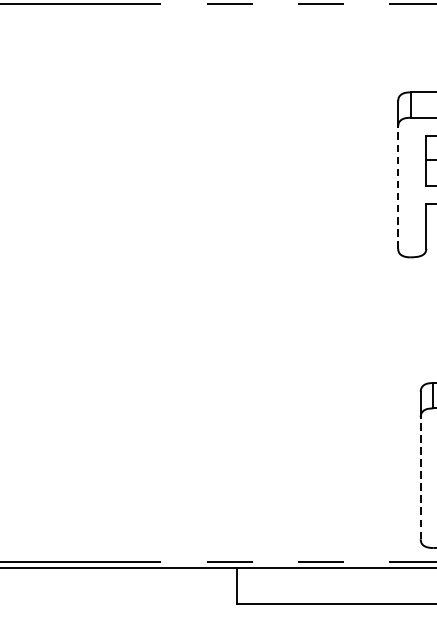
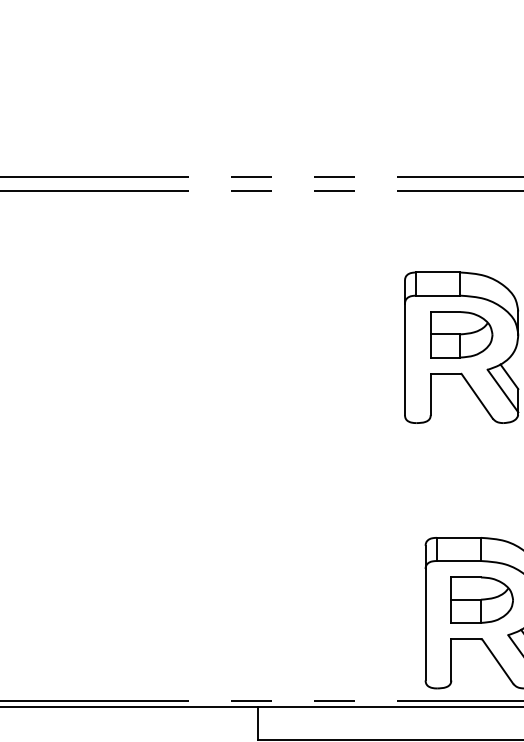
line: (398, 187) -> (405, 359), dashed -> solid
line: (420, 477) -> (425, 624), dashed -> solid

